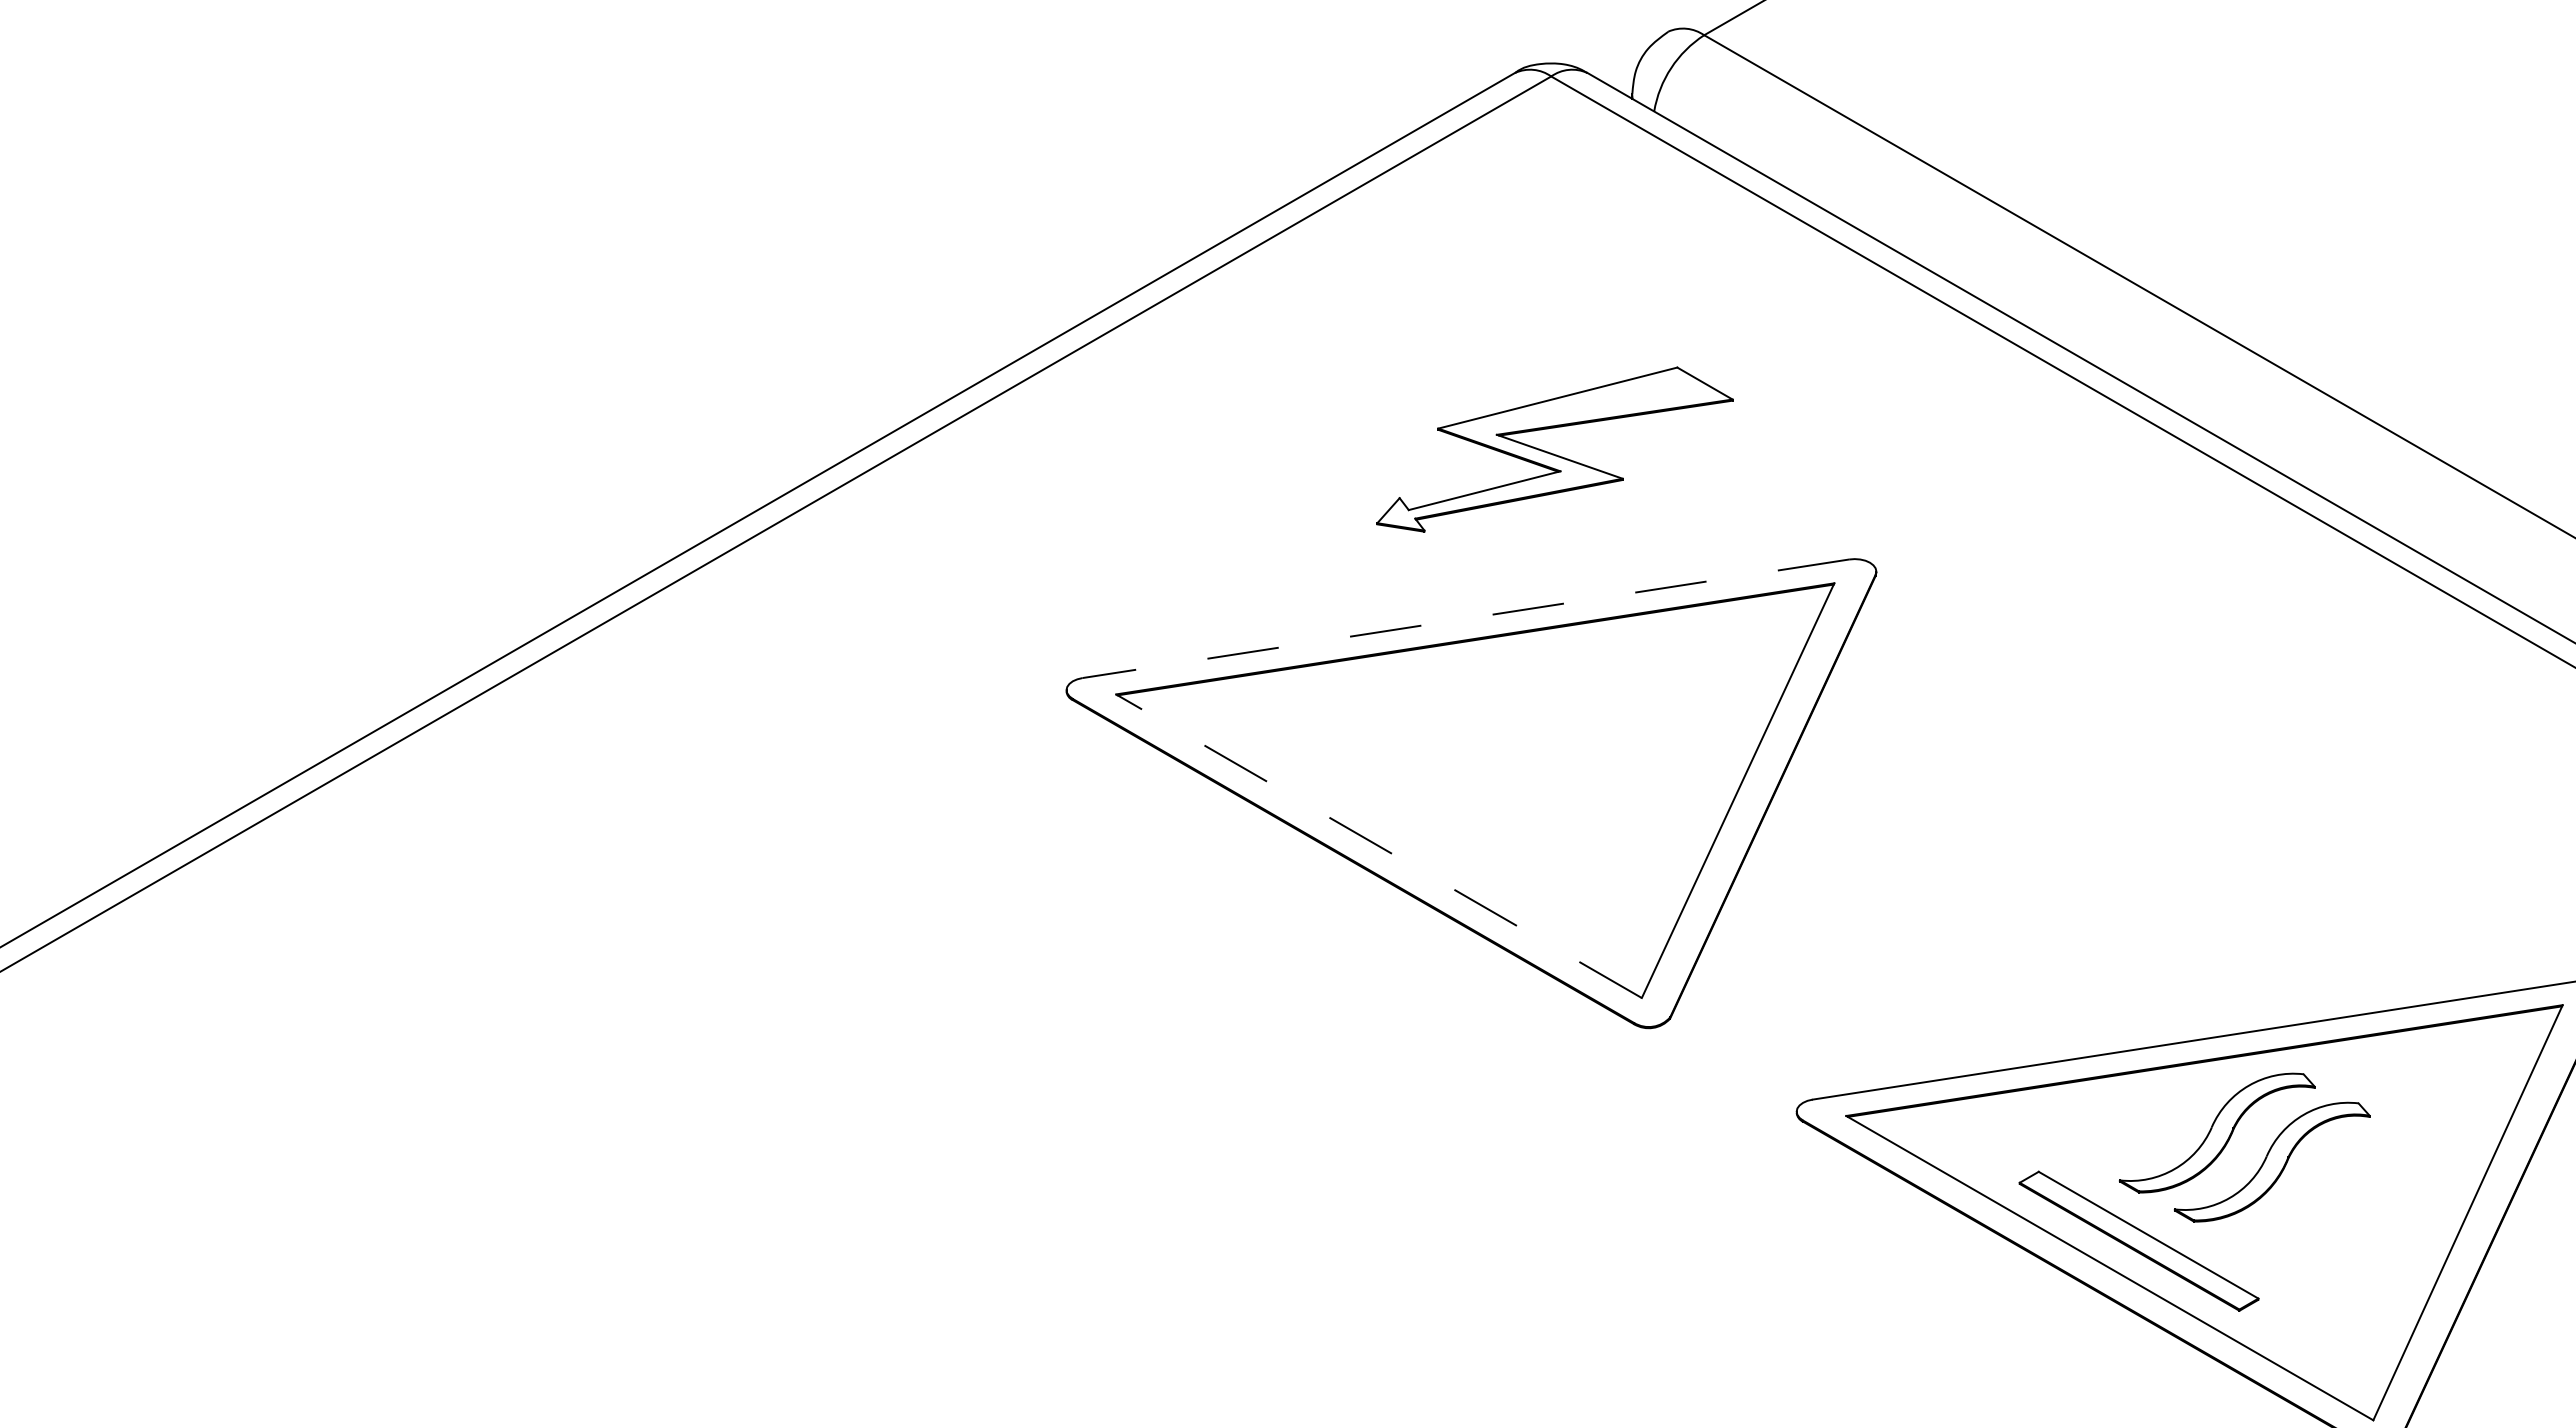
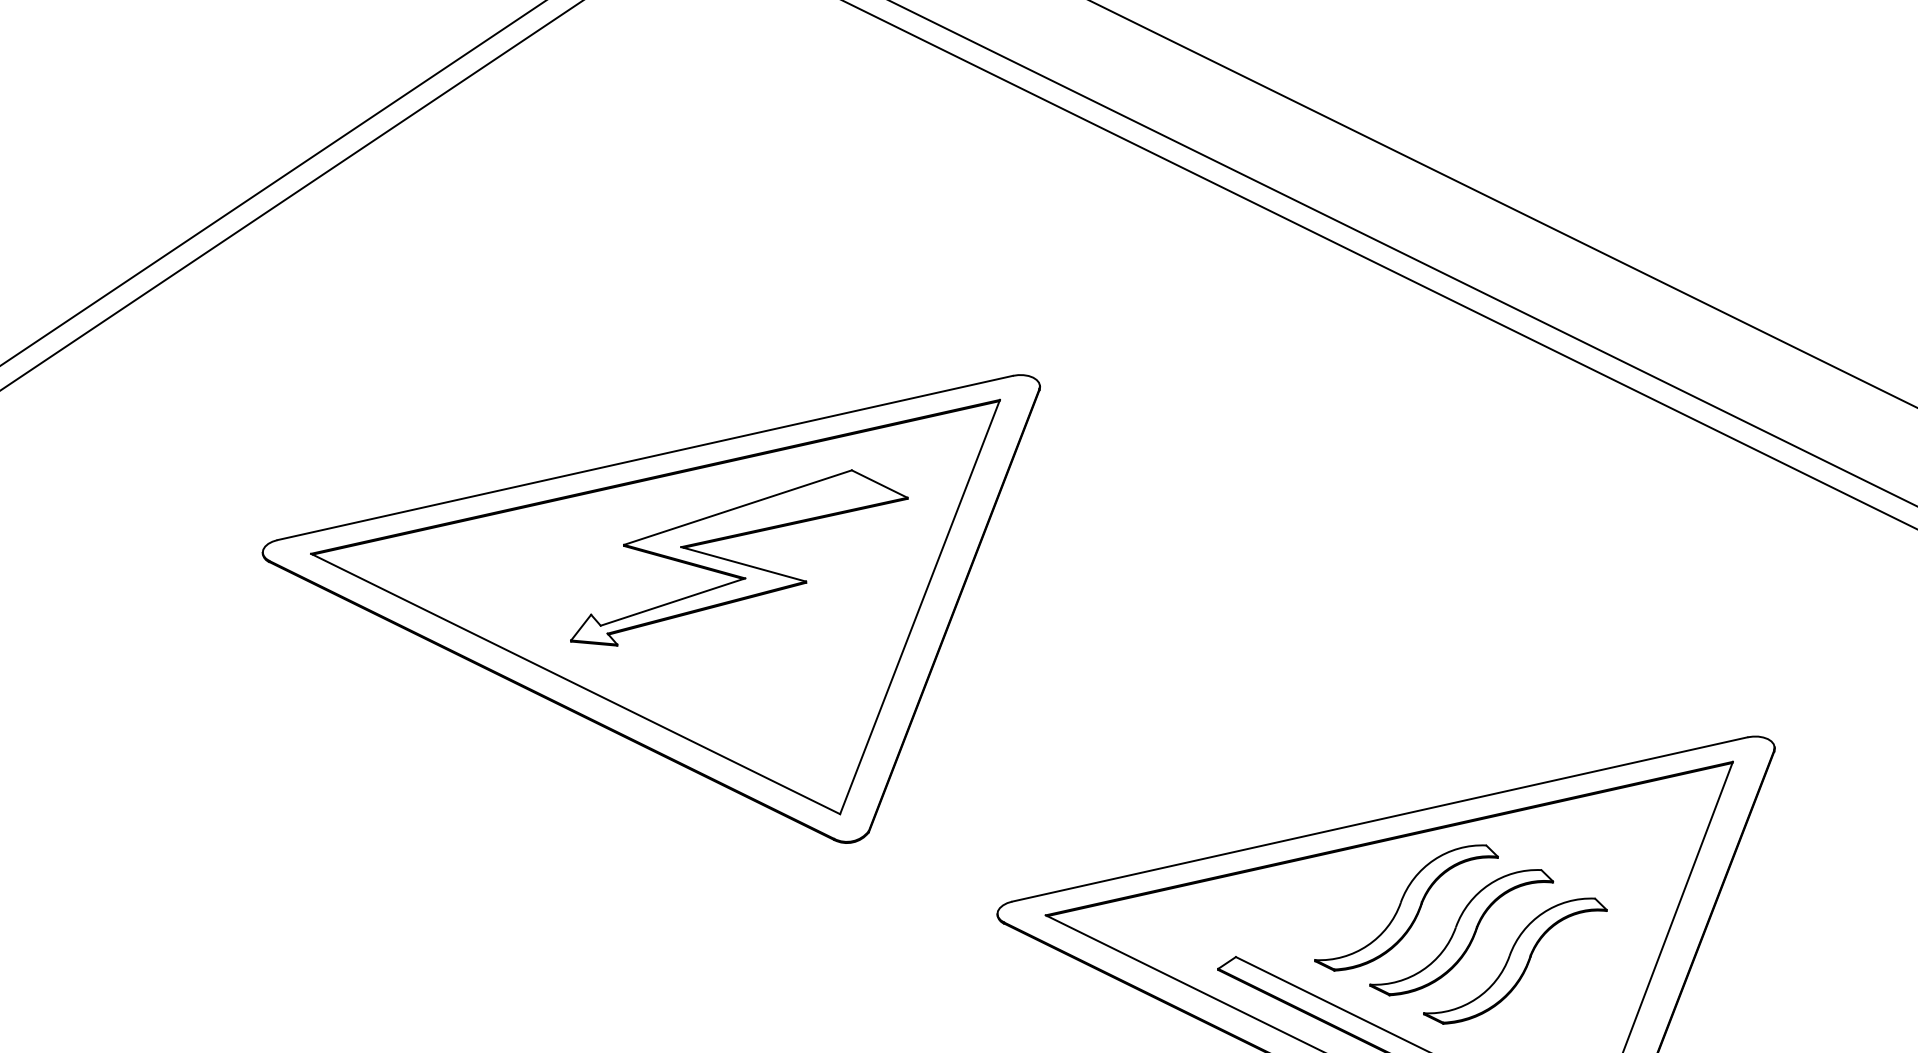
part: (1554, 449) -> (738, 557), moved
line: (1465, 618) -> (644, 457), dashed -> solid
line: (1378, 846) -> (575, 684), dashed -> solid
part: (2325, 1194) -> (1515, 960), added

